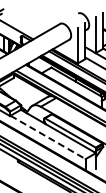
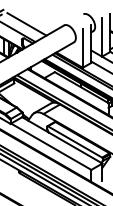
line: (25, 22) -> (27, 23), added
line: (48, 137) -> (51, 146), dashed -> solid

